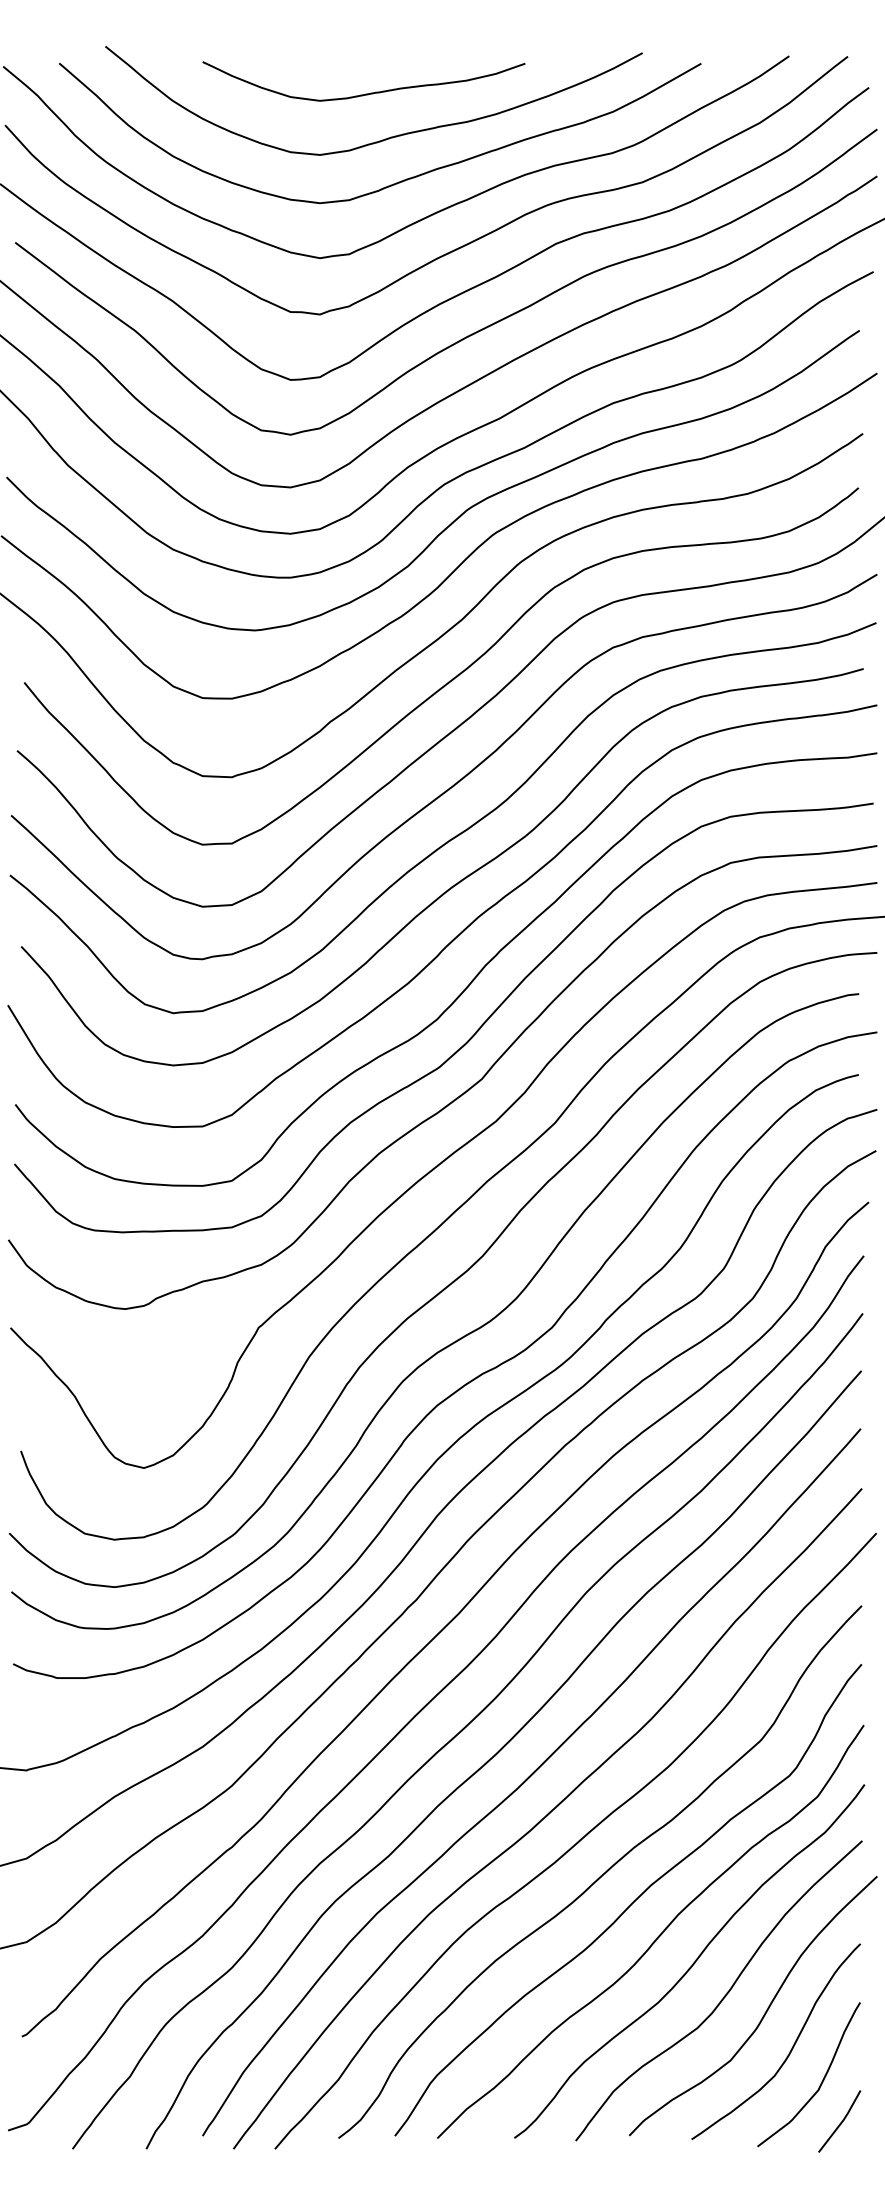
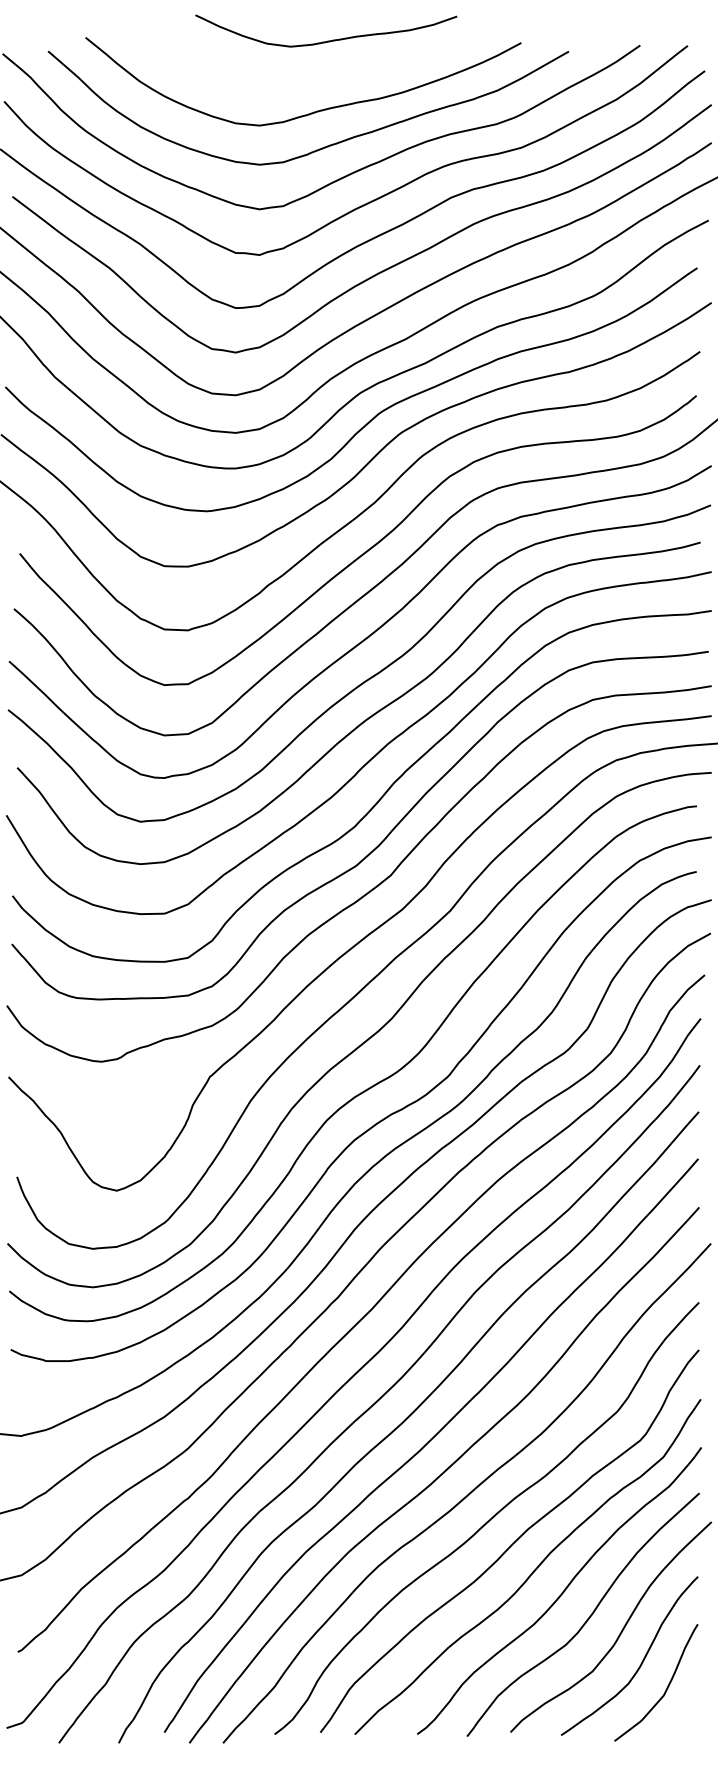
curve: (365, 93) -> (327, 40), moved
line: (840, 2122) -> (681, 1721), removed

